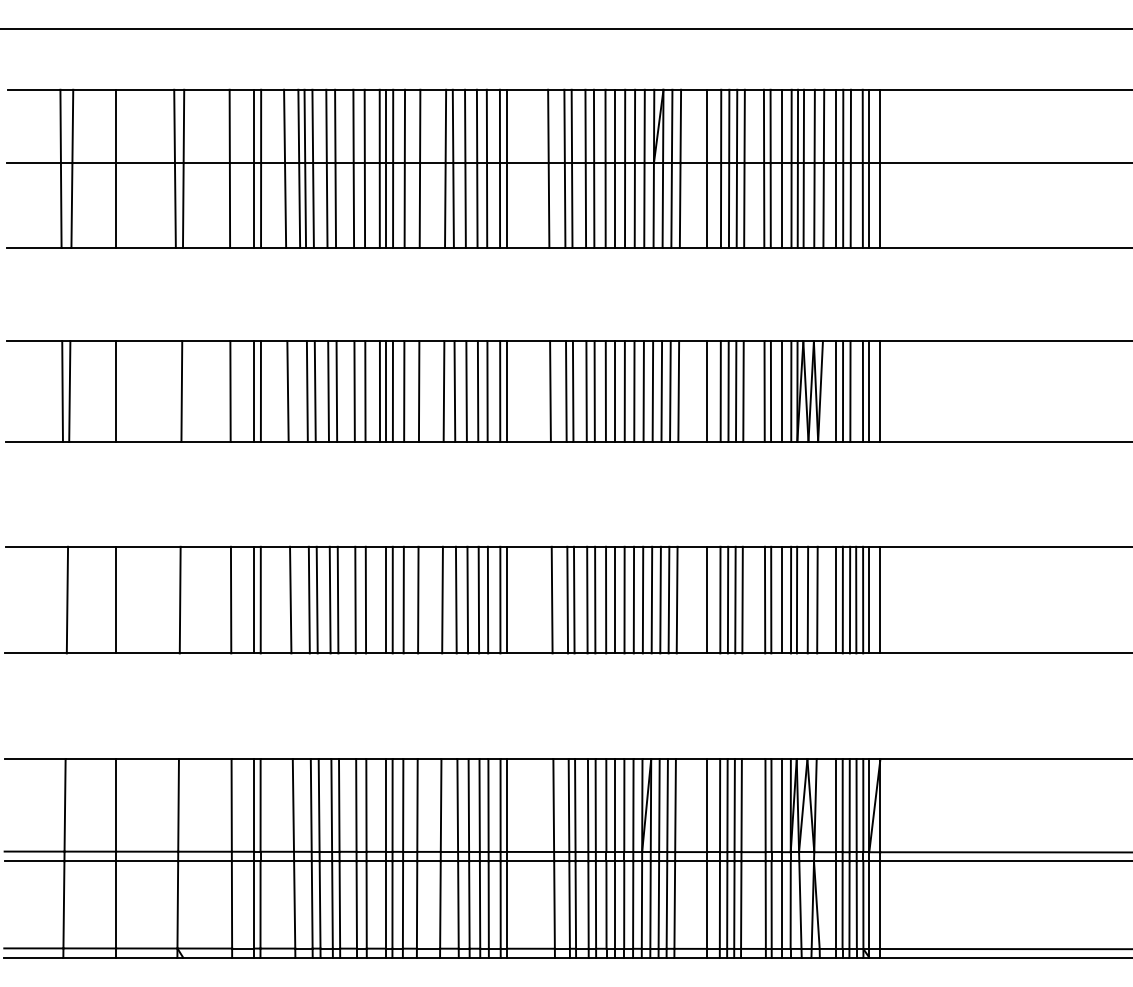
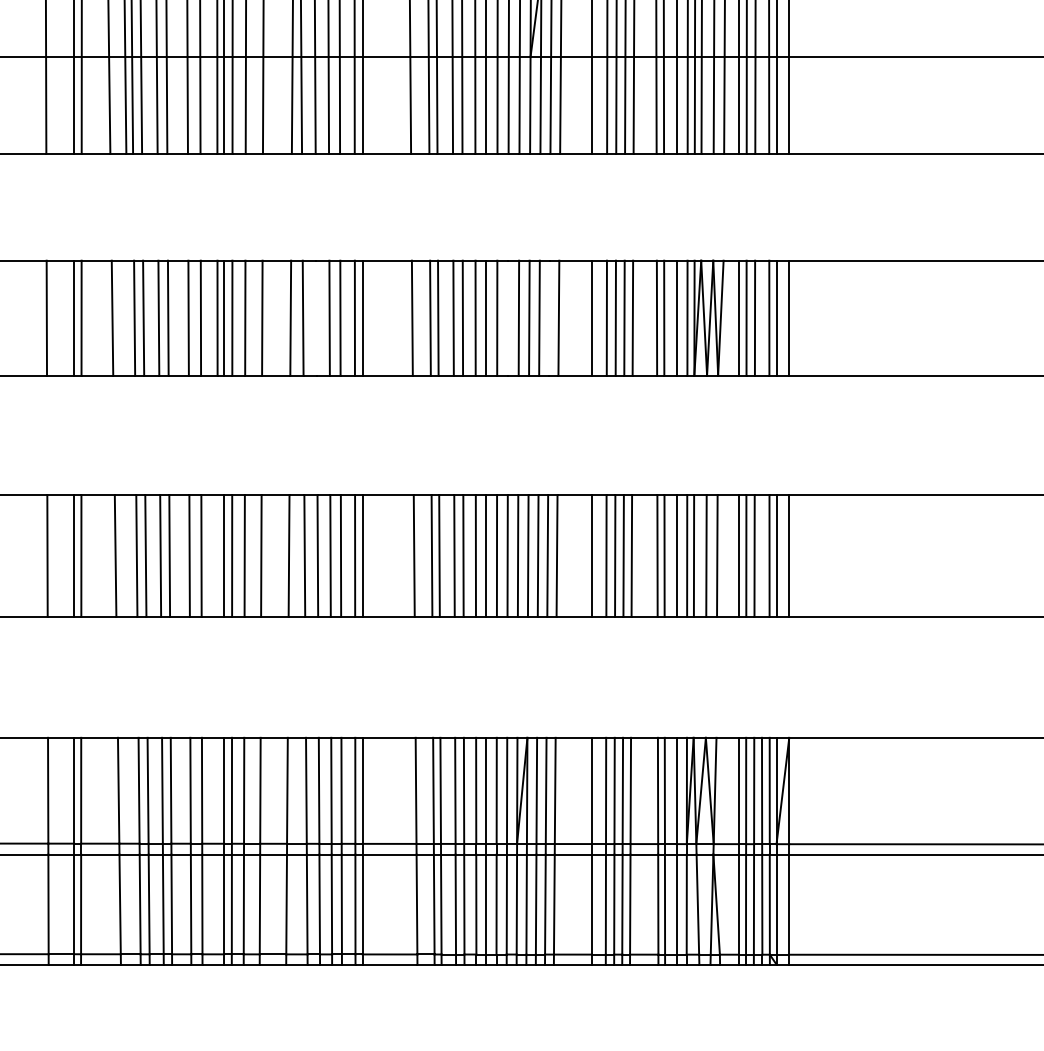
line: (466, 391) -> (316, 317), removed
line: (634, 391) -> (508, 317), removed
line: (670, 391) -> (549, 317), removed
line: (856, 599) -> (761, 555), removed

